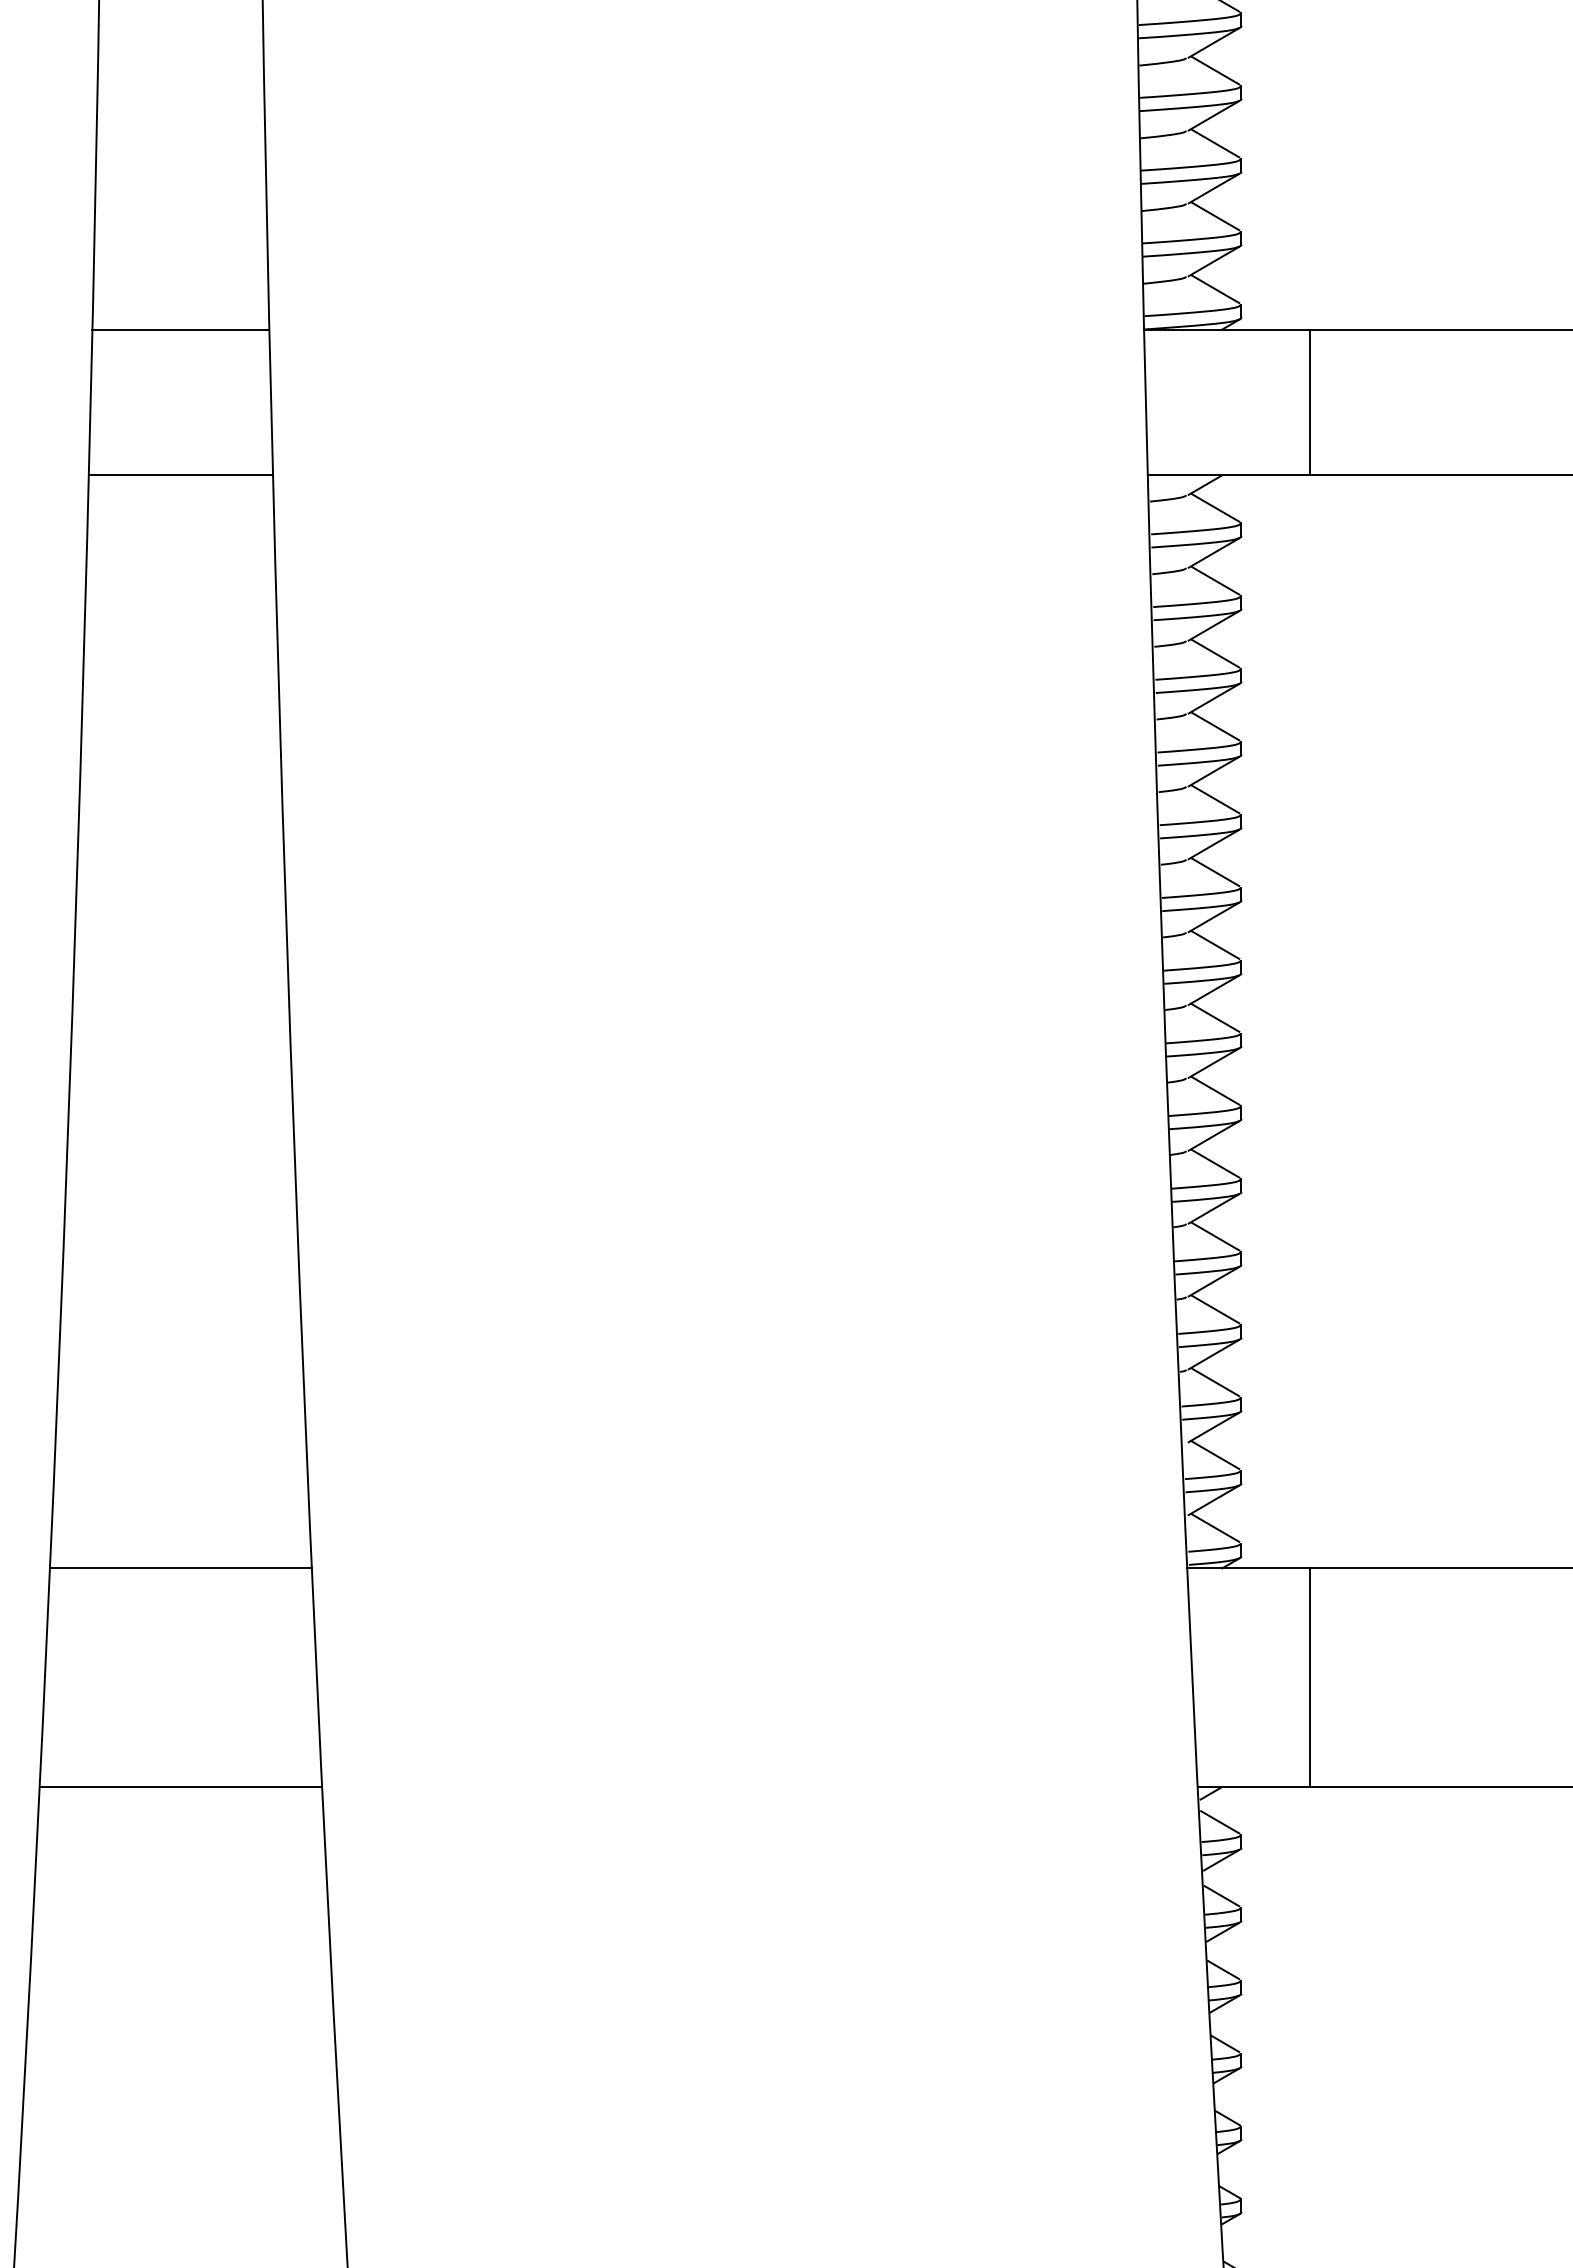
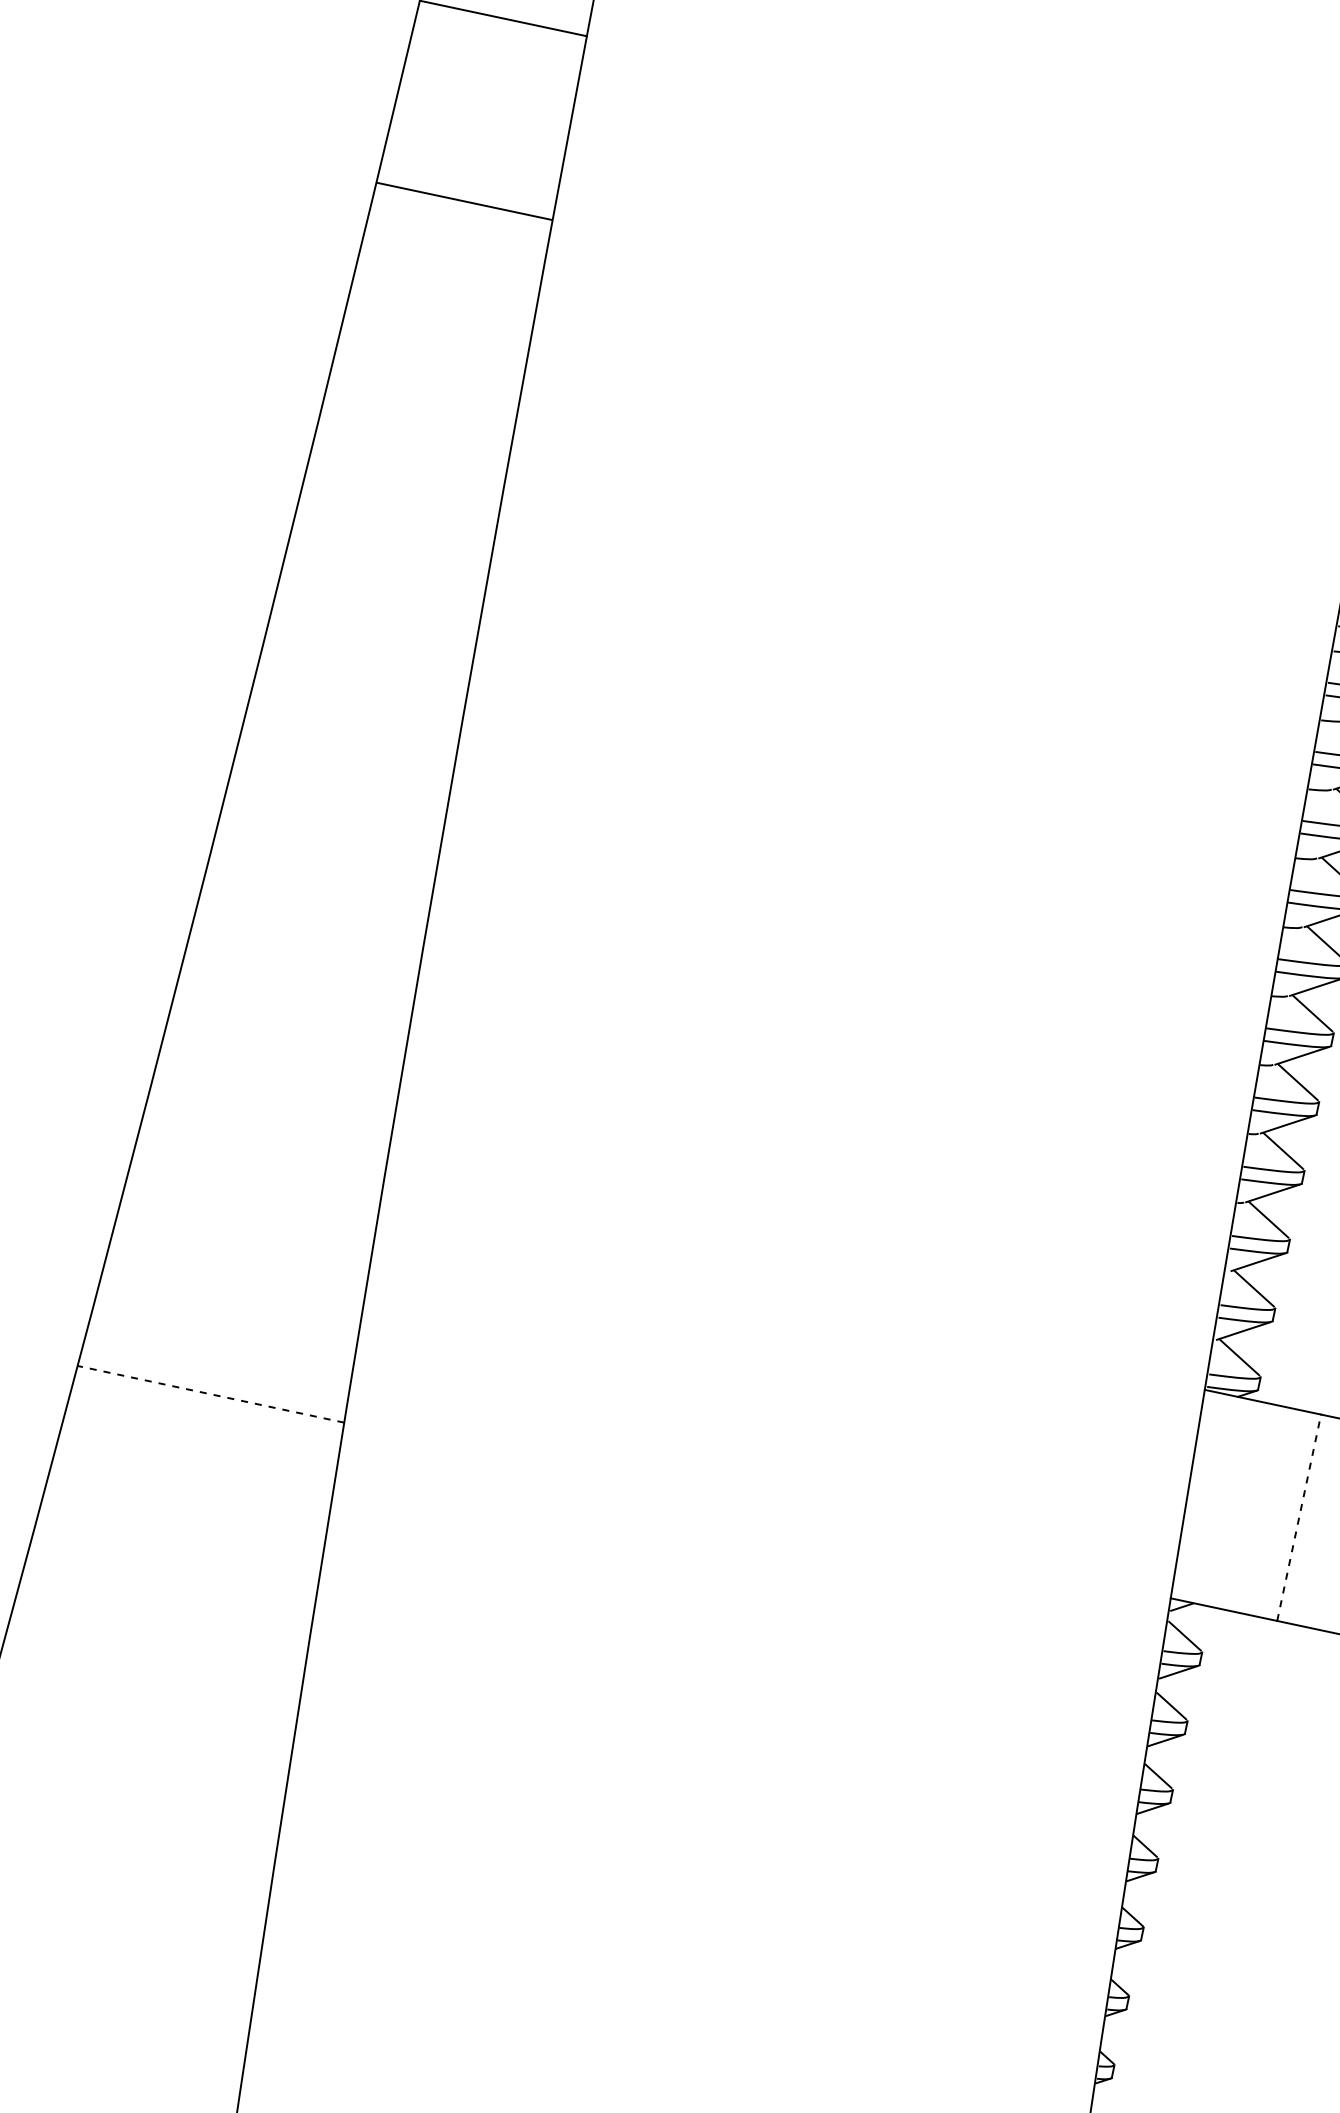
line: (180, 475) -> (464, 201), moved
line: (180, 1568) -> (254, 1187), removed
line: (1310, 1677) -> (1299, 1517), solid -> dashed
line: (180, 1787) -> (210, 1394), solid -> dashed

